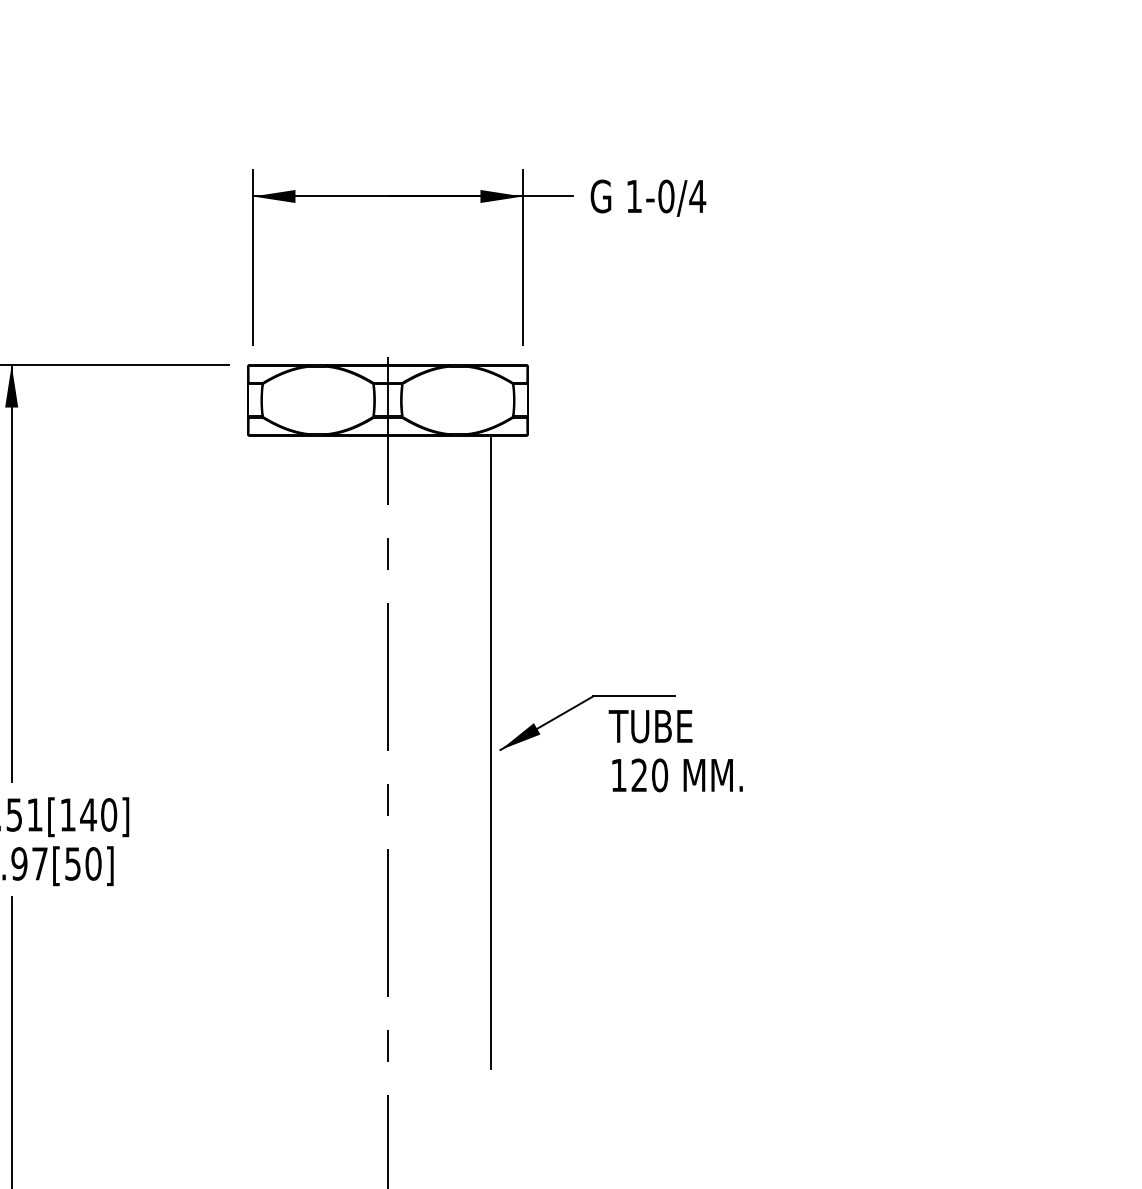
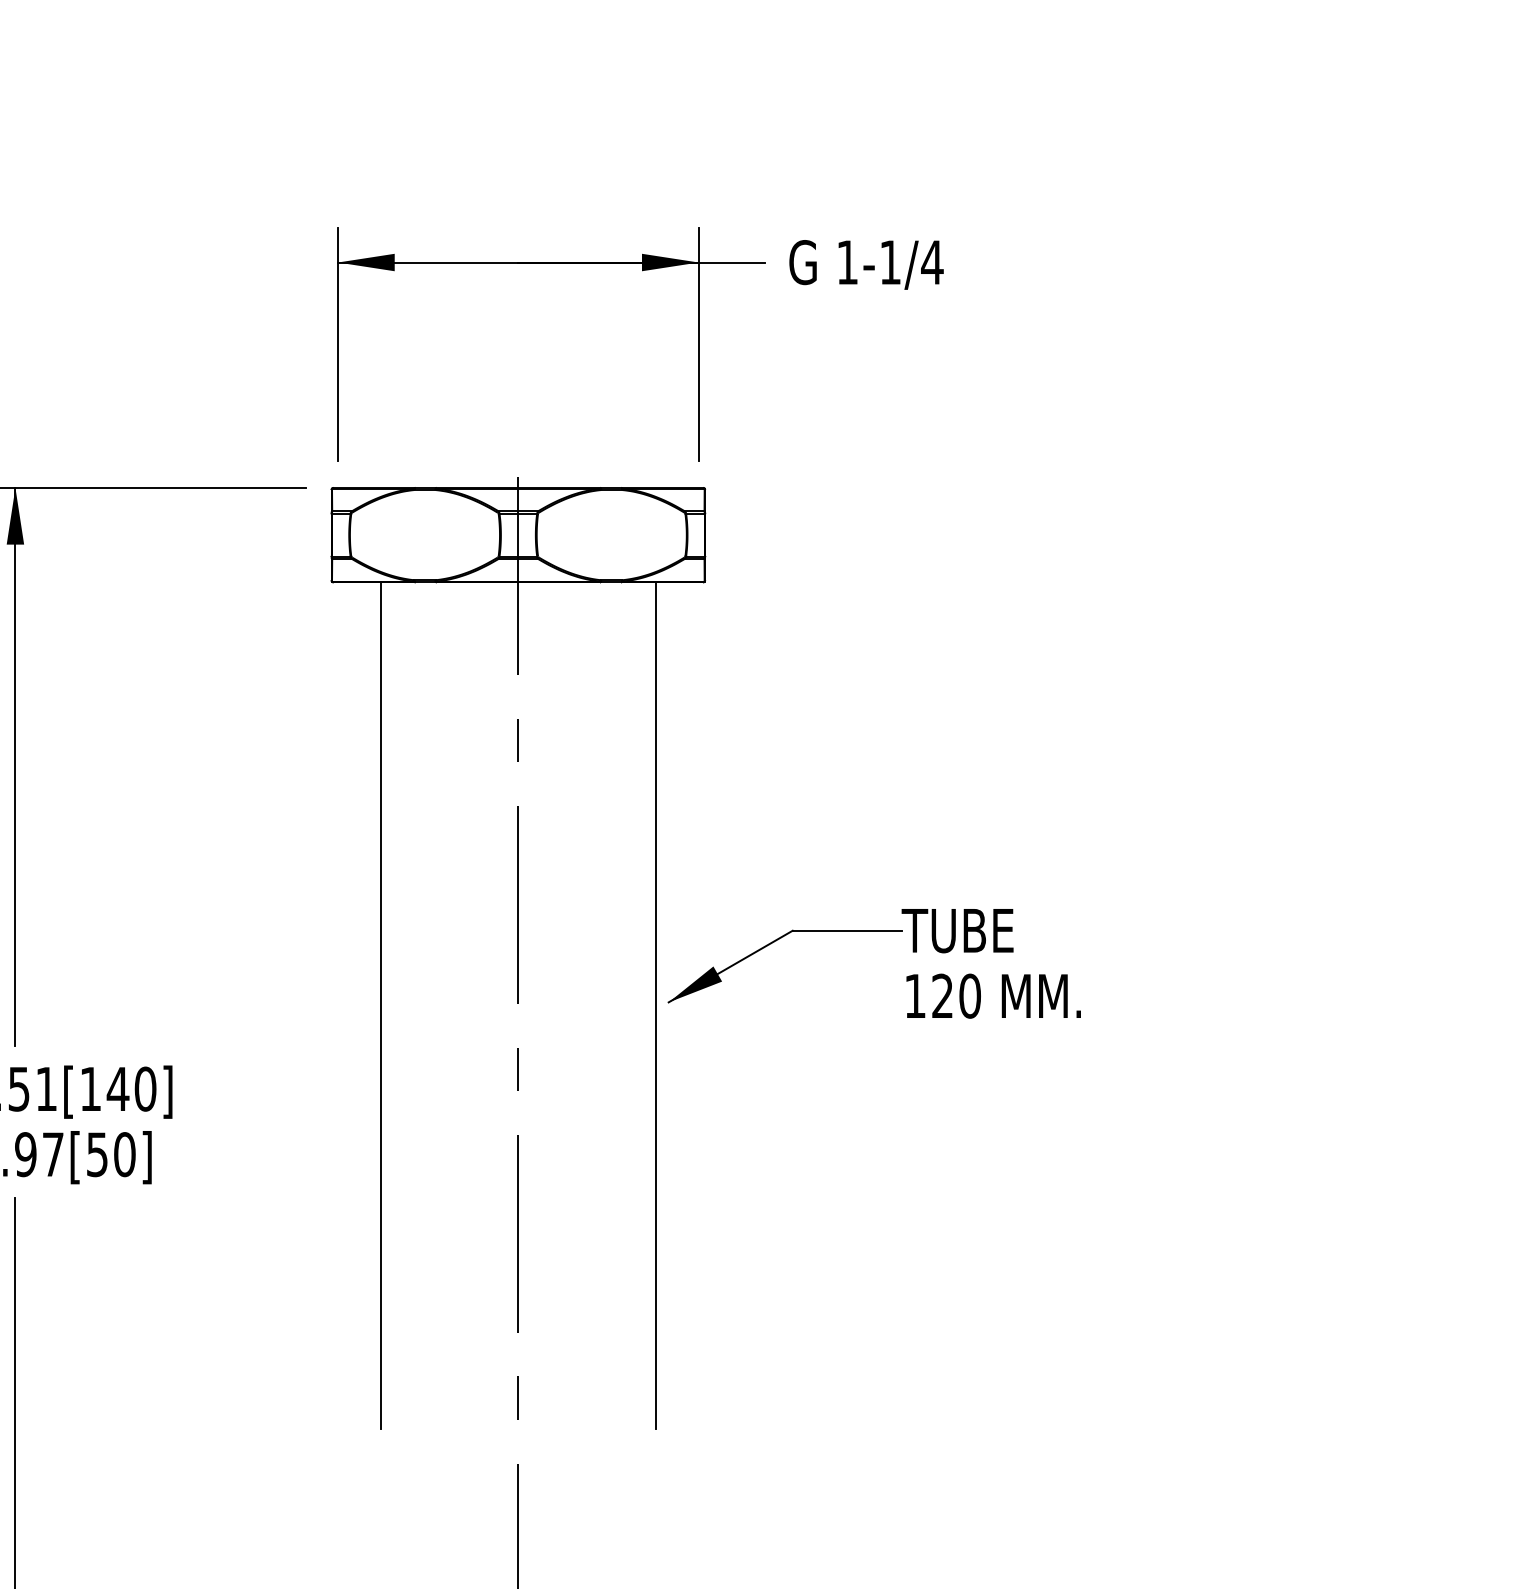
text: (666, 196) -> (890, 262), 1-0/4 -> 1-1/4
line: (285, 751) -> (381, 1004), added
text: (675, 751) -> (990, 964), moved

